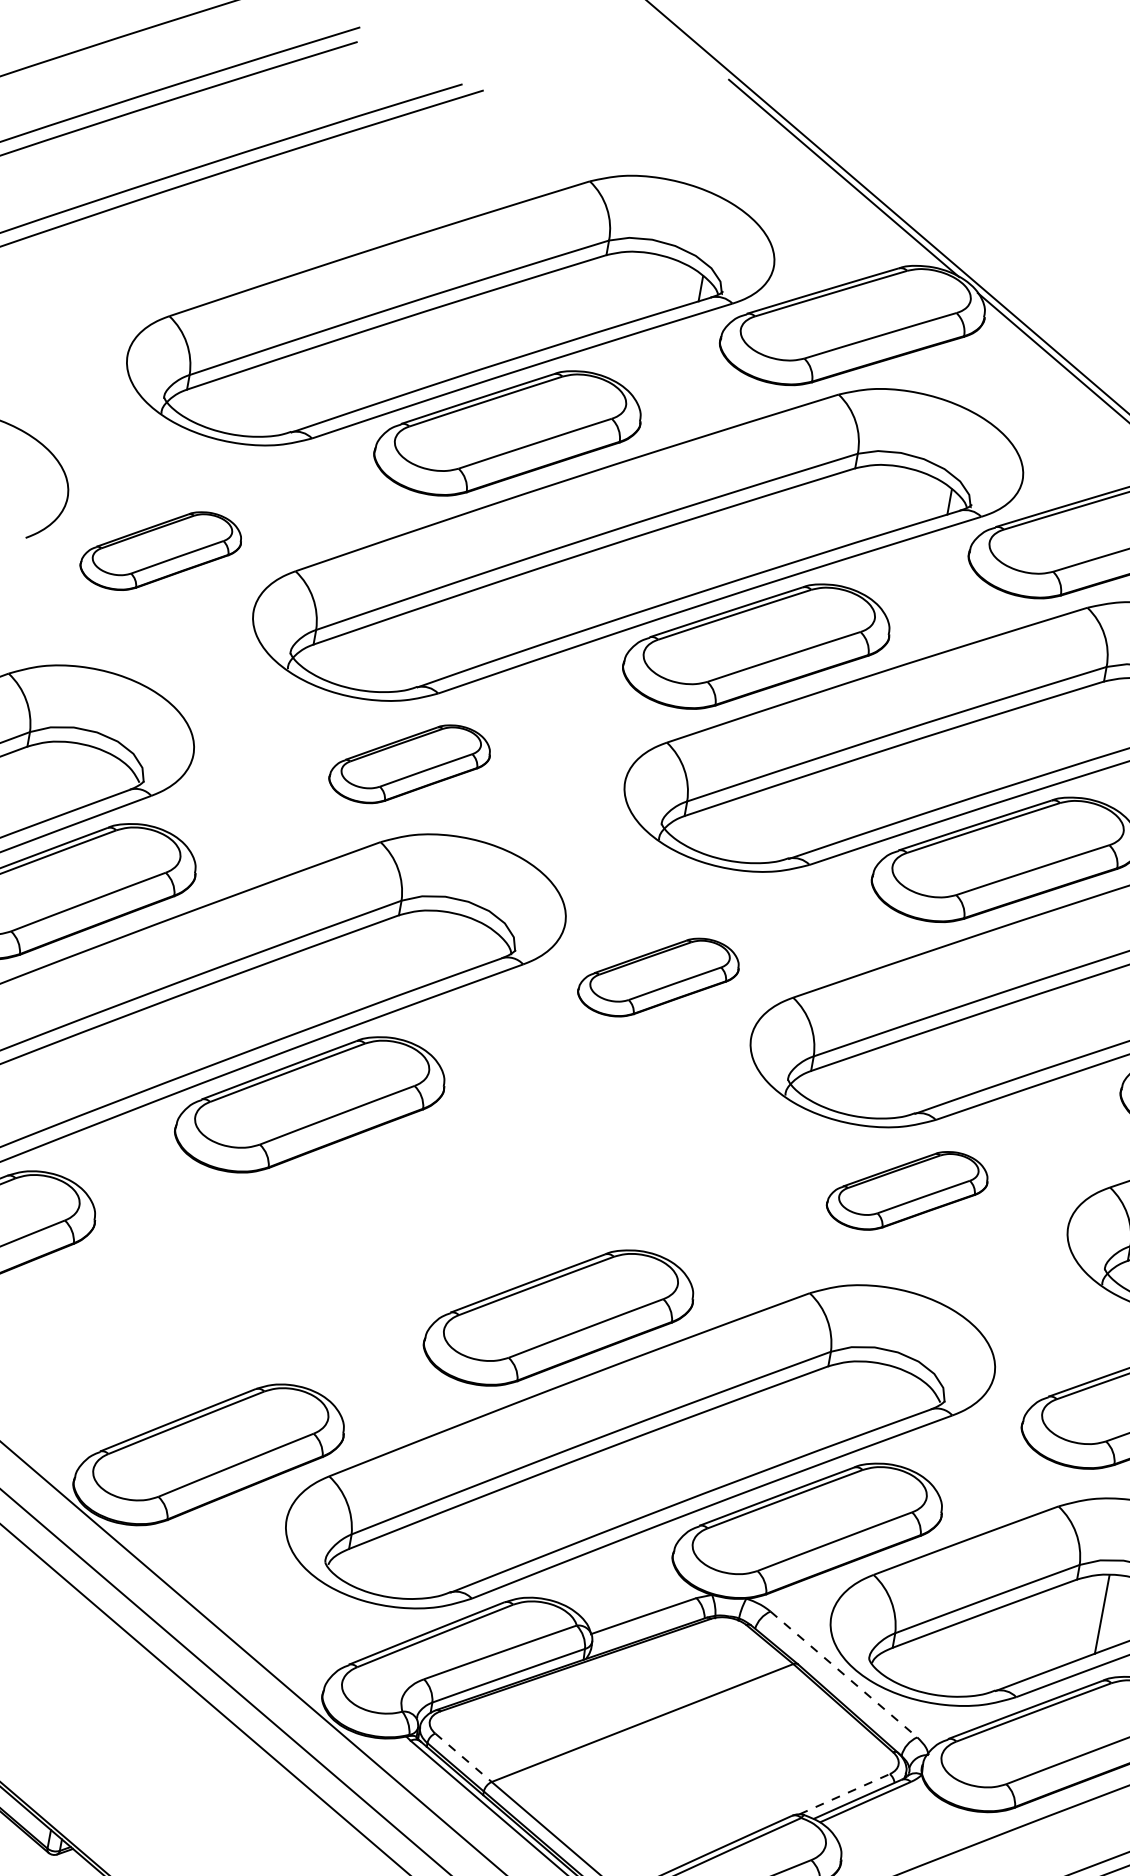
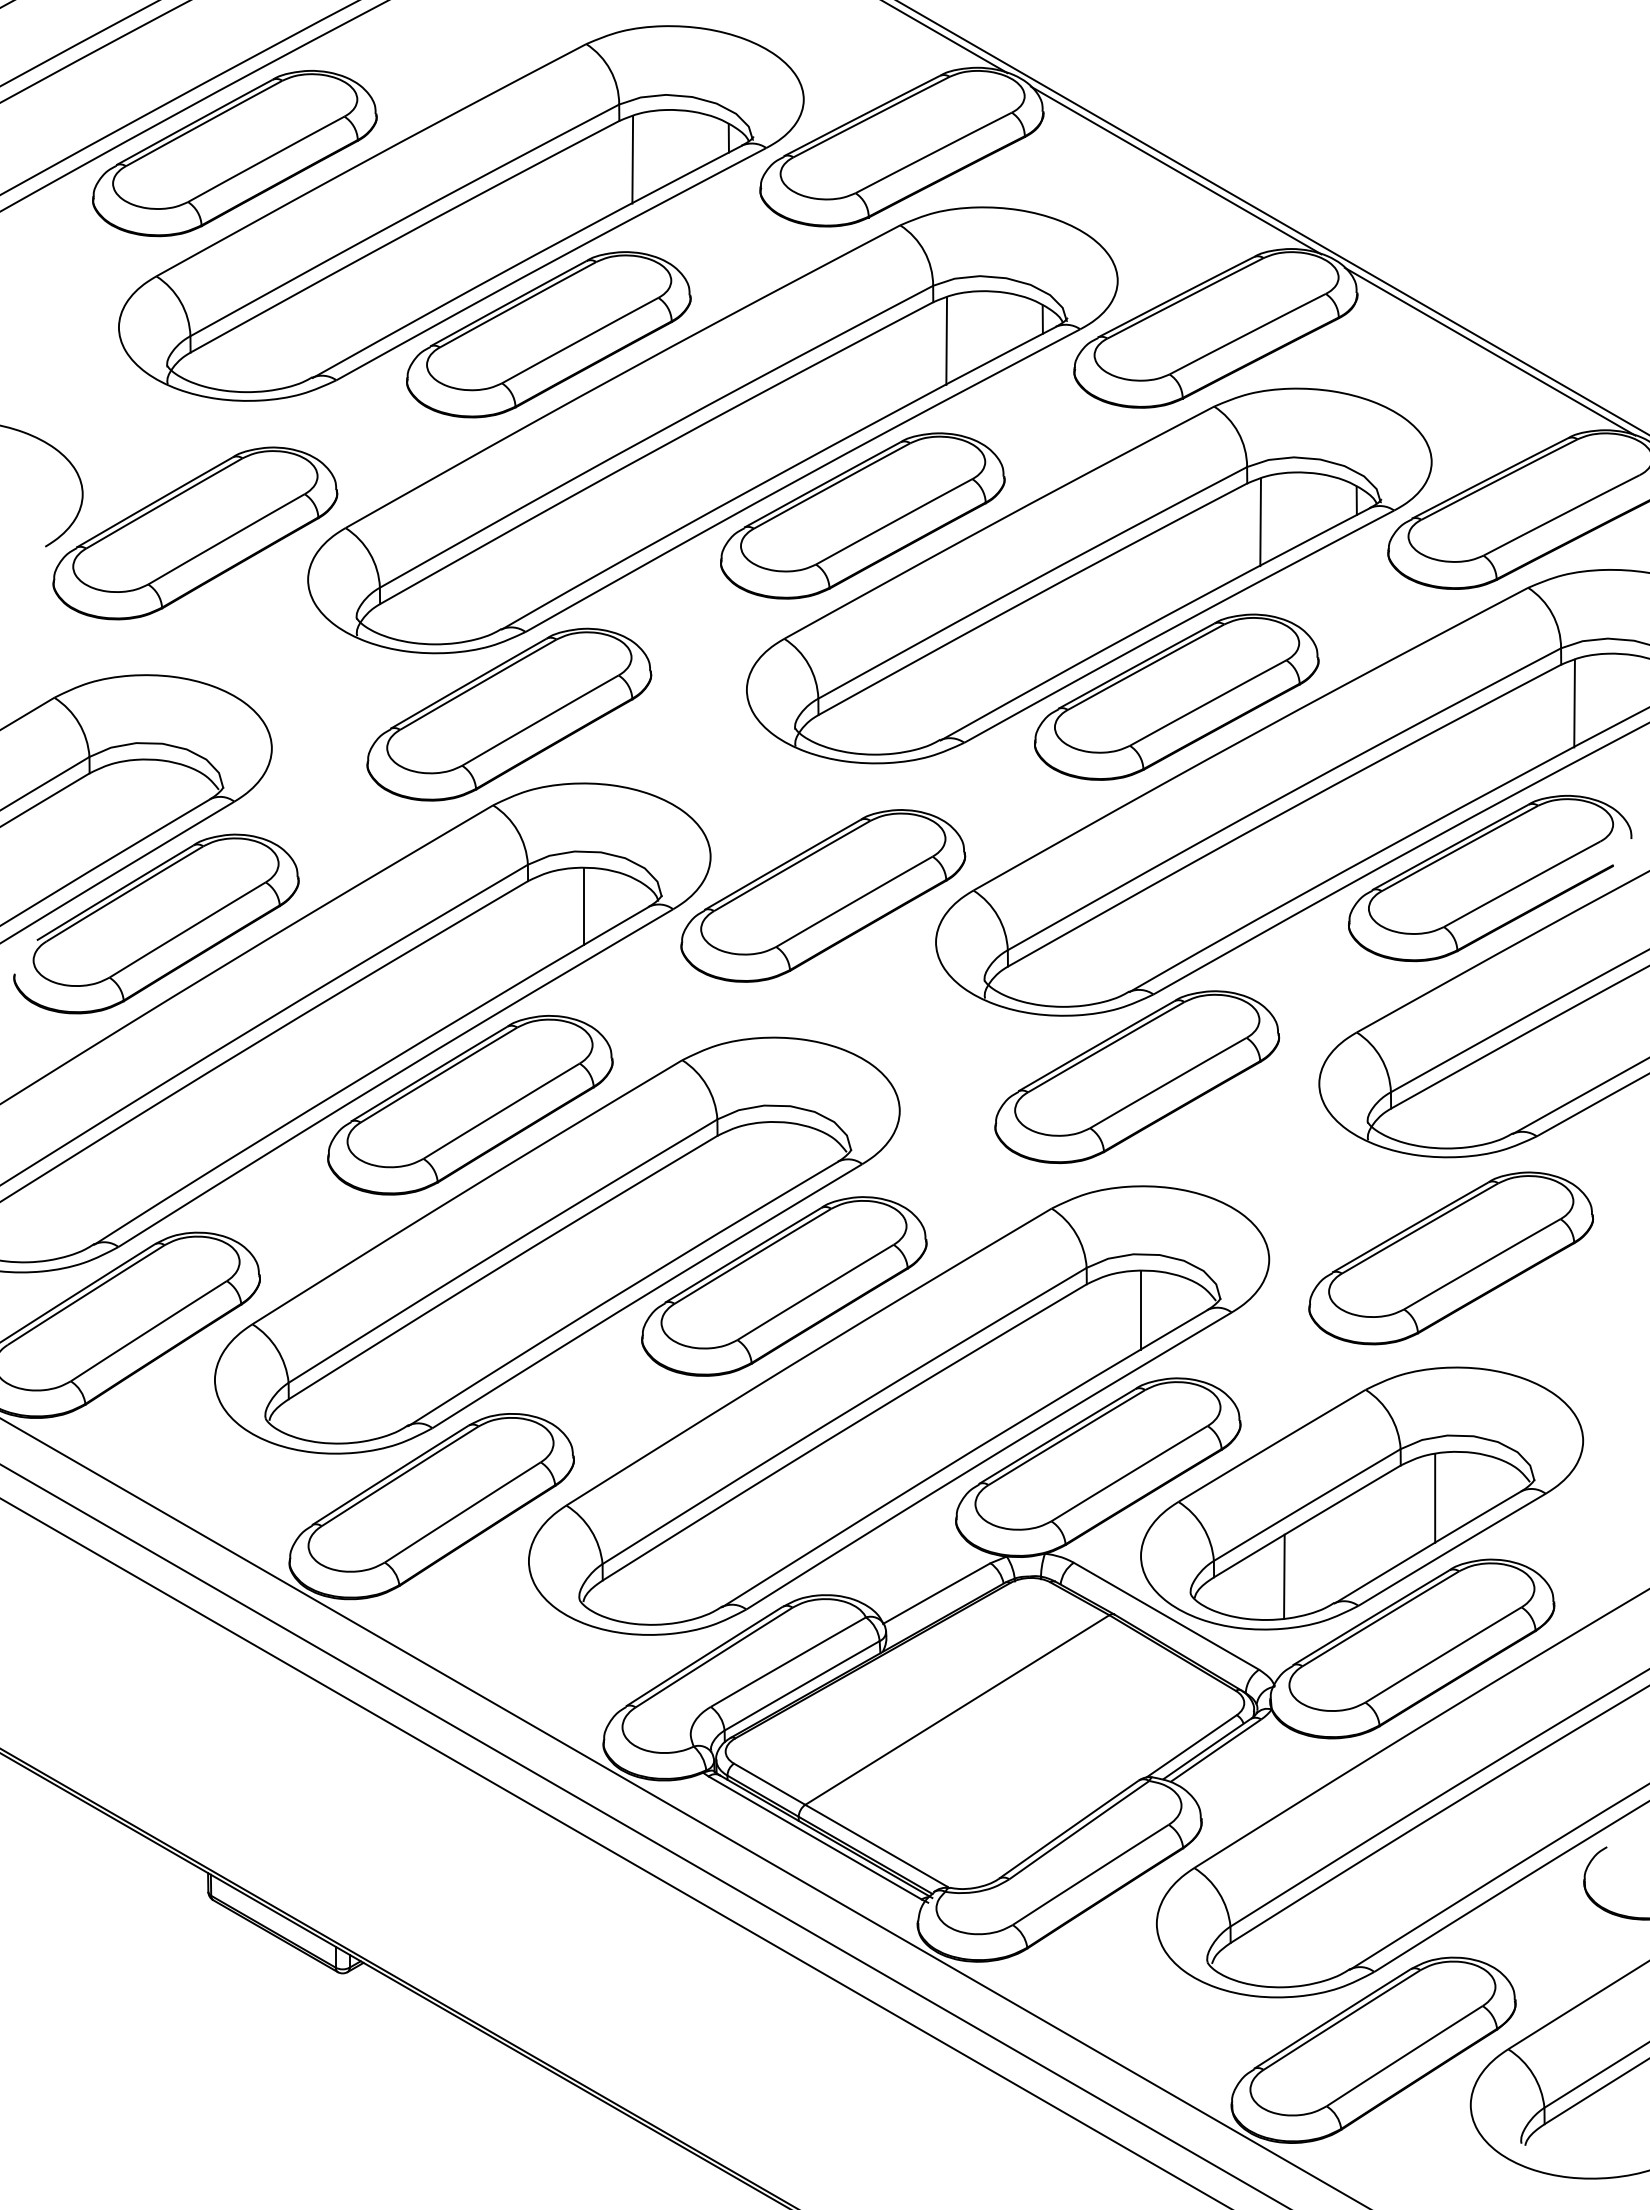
part: (259, 220) -> (234, 153), added
line: (611, 291) -> (632, 159), added
line: (860, 504) -> (946, 340), added
part: (161, 551) -> (195, 533), size x1.67
line: (1109, 718) -> (1260, 522), added
part: (410, 764) -> (509, 714), size x1.67
line: (444, 947) -> (584, 906), added
part: (659, 977) -> (823, 895), size x1.67
part: (907, 1191) -> (1137, 1077), size x1.67
part: (364, 1243) -> (557, 1245), added
line: (871, 1398) -> (1140, 1310), added
line: (955, 1658) -> (1284, 1576), added
line: (843, 1674) -> (1166, 1616), dashed -> solid
line: (464, 1758) -> (770, 1784), dashed -> solid
line: (844, 1794) -> (1191, 1746), dashed -> solid

